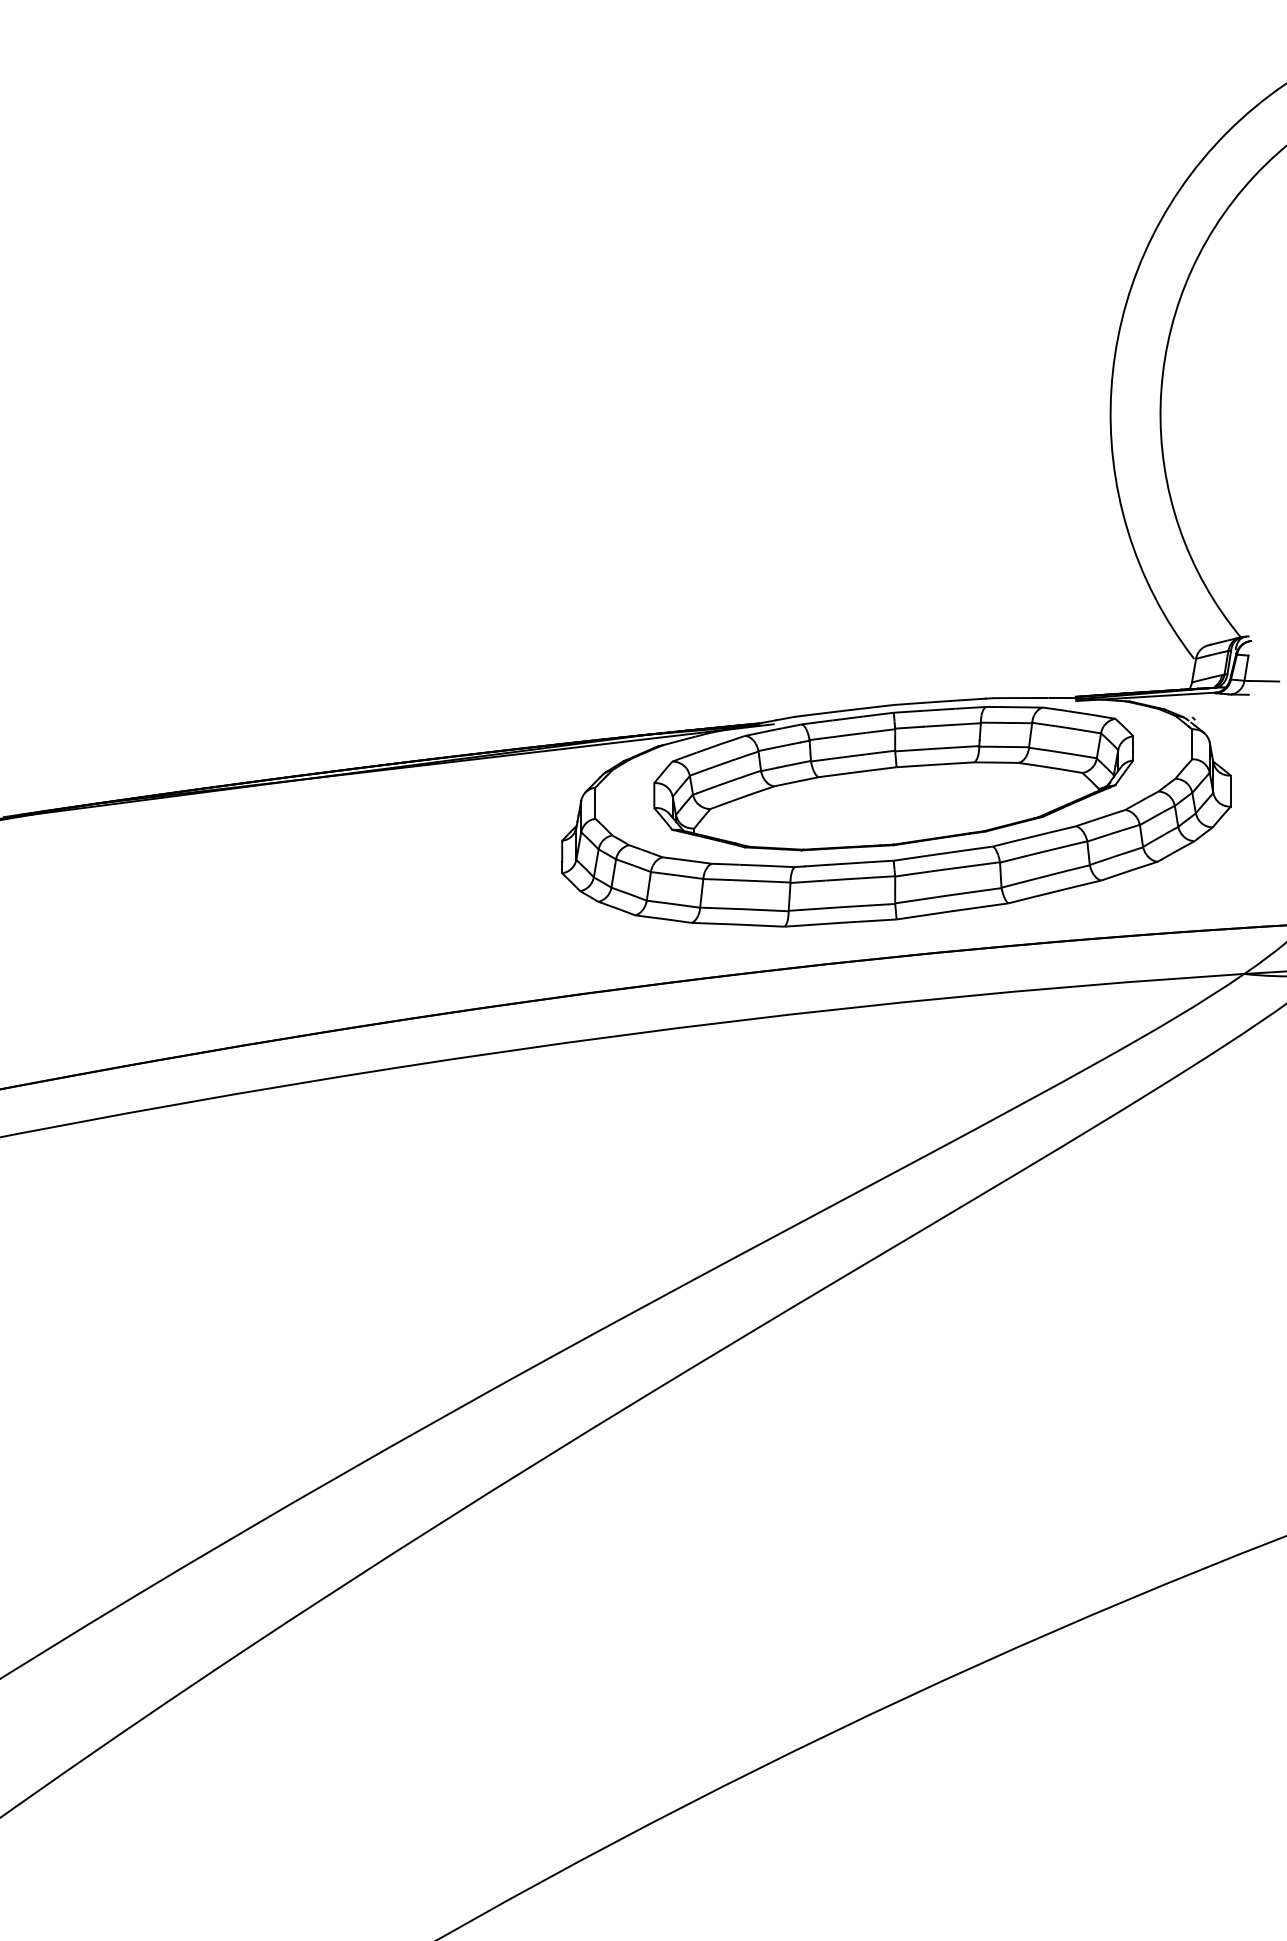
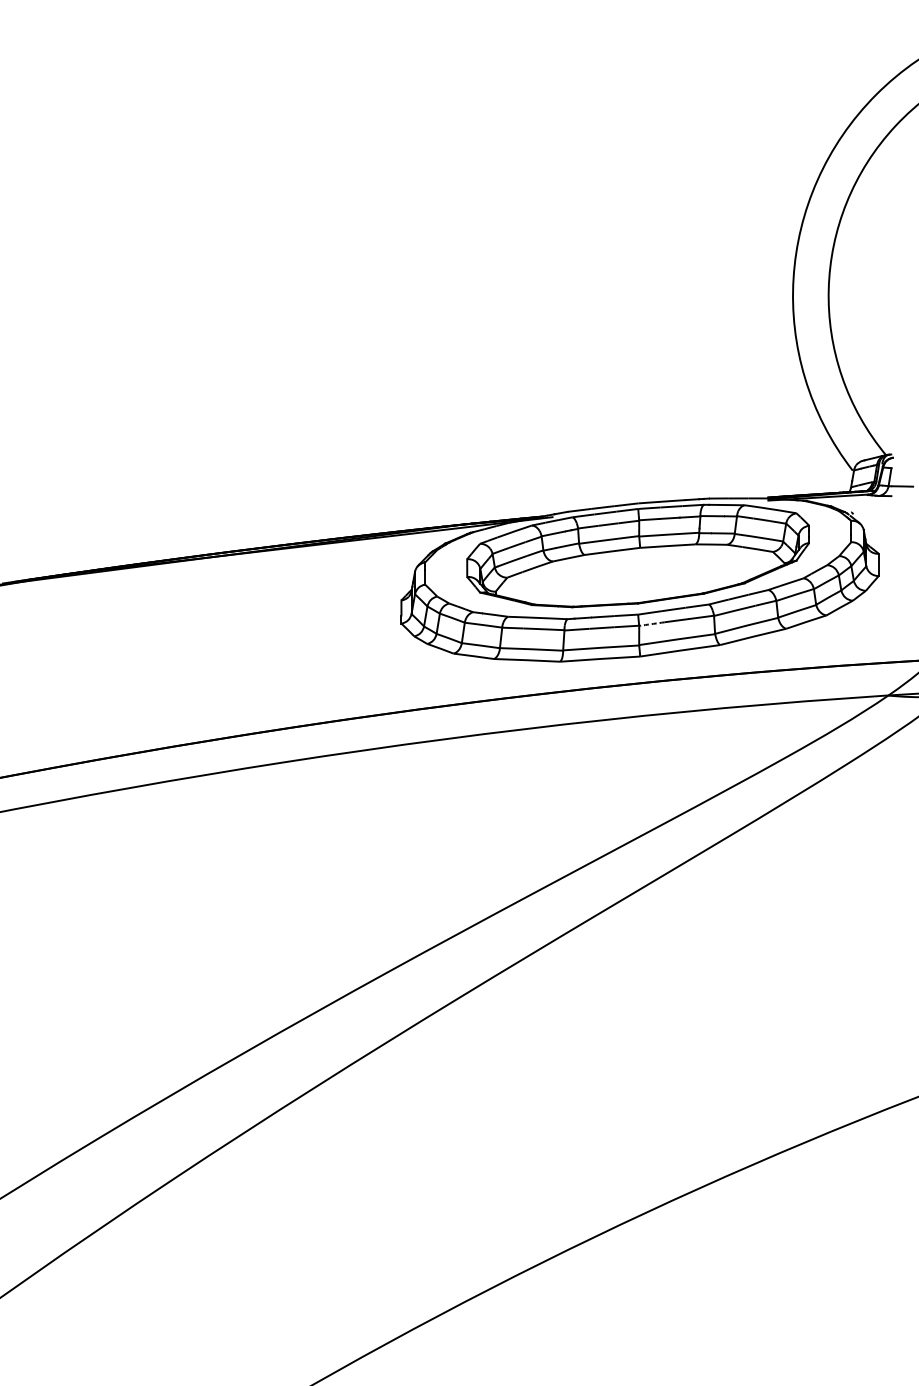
arc: (912, 874) -> (651, 624), solid -> dashed

